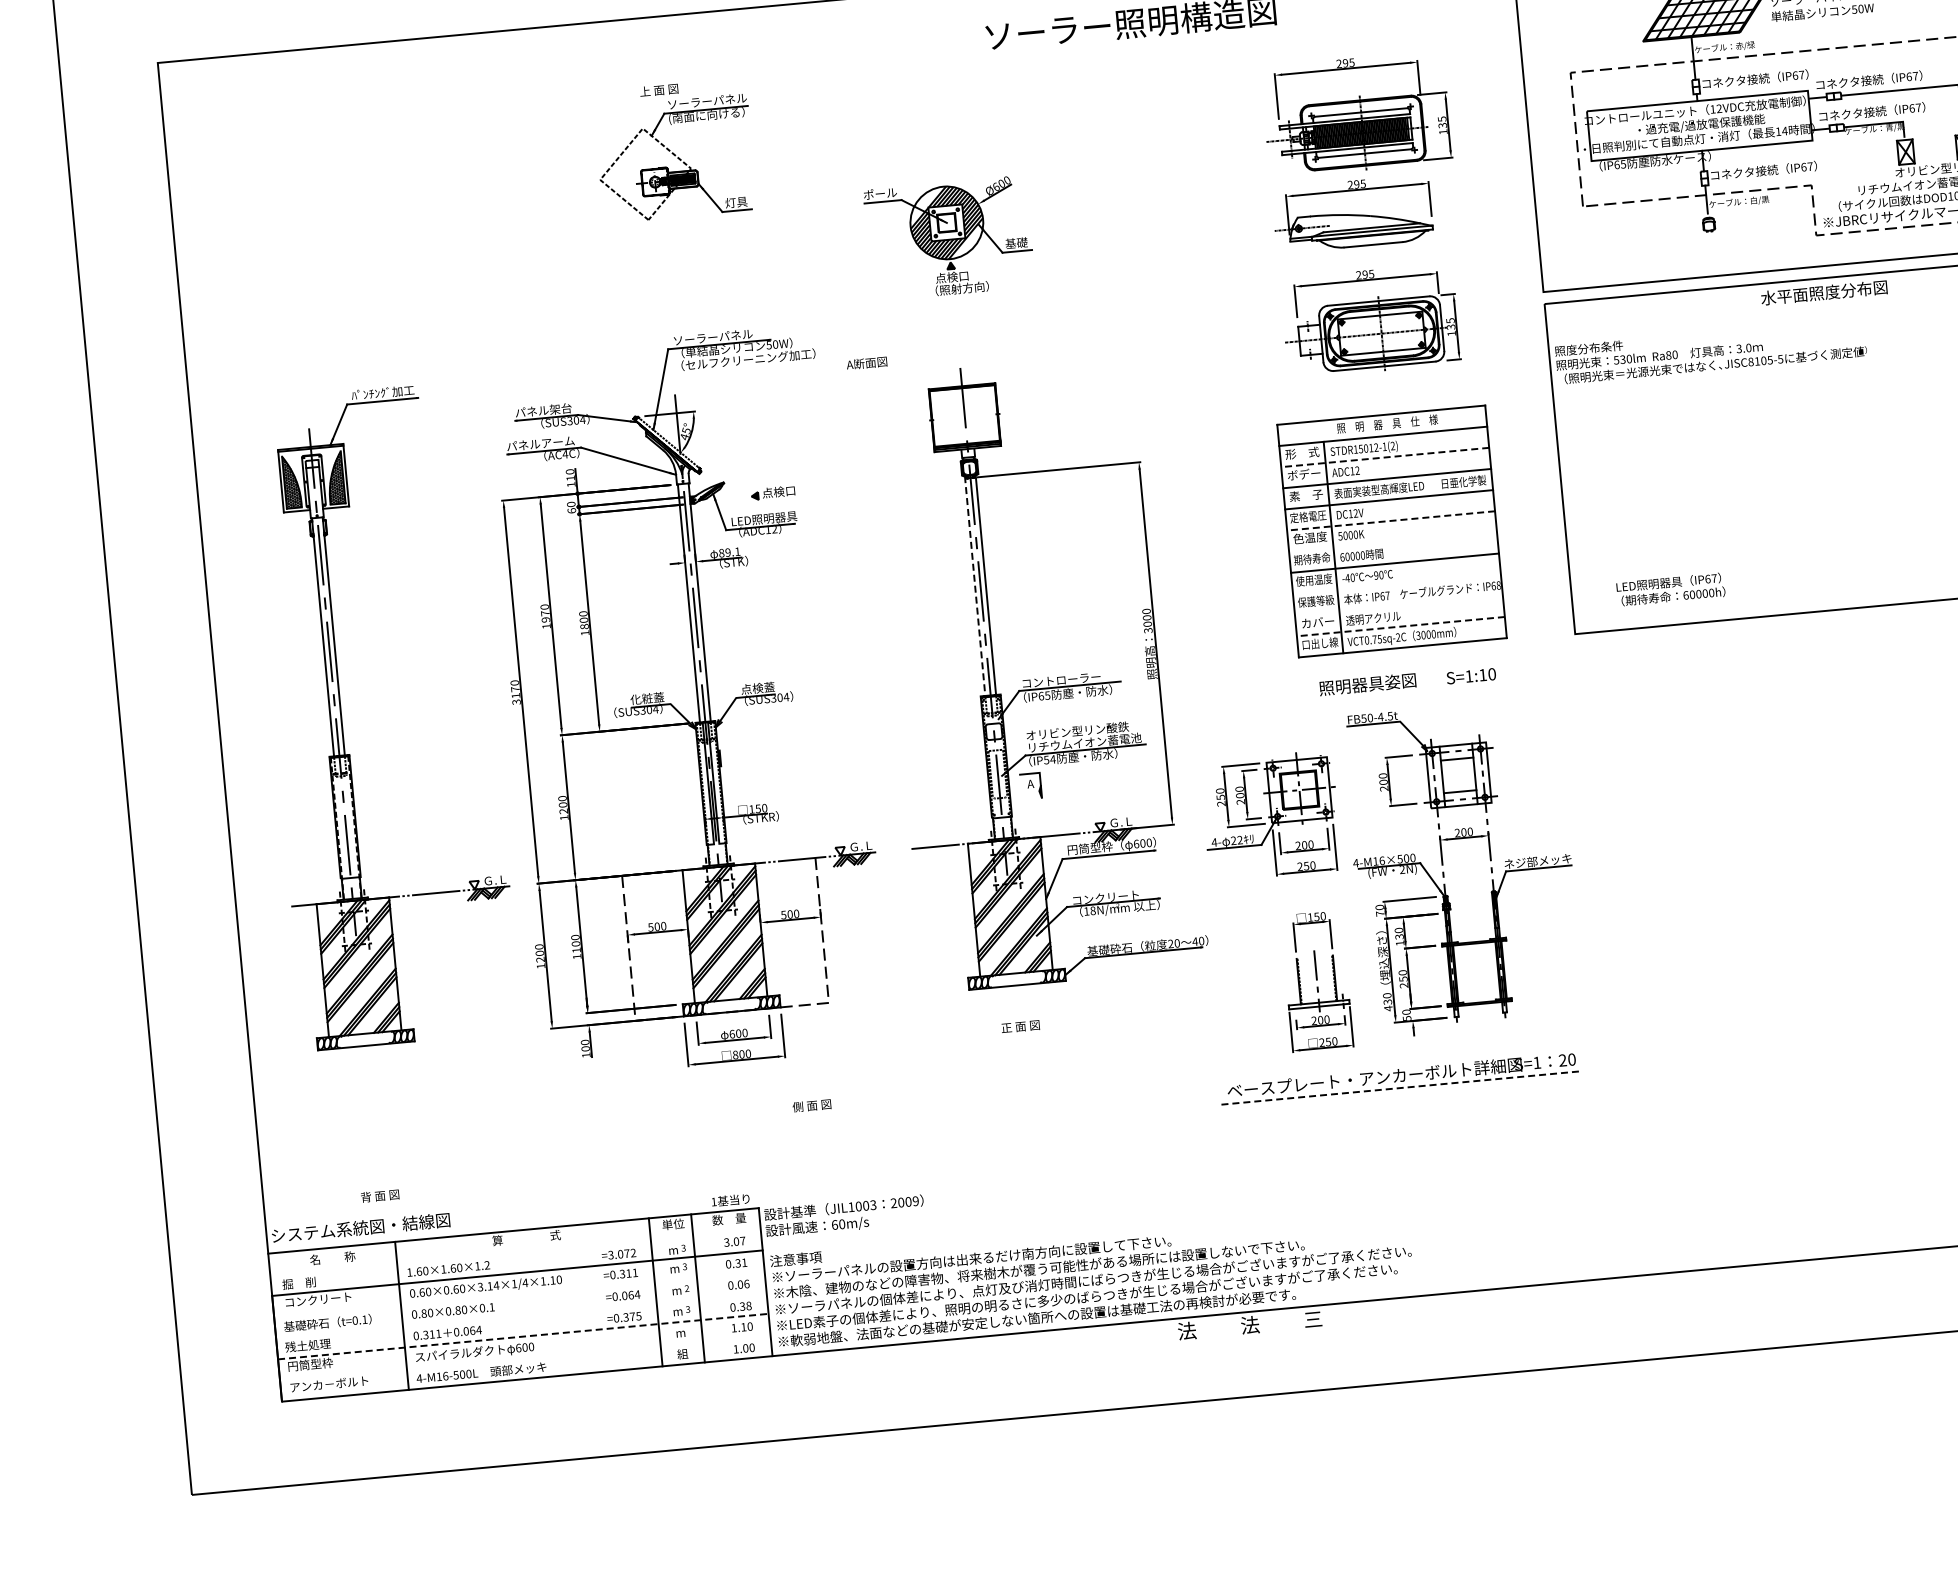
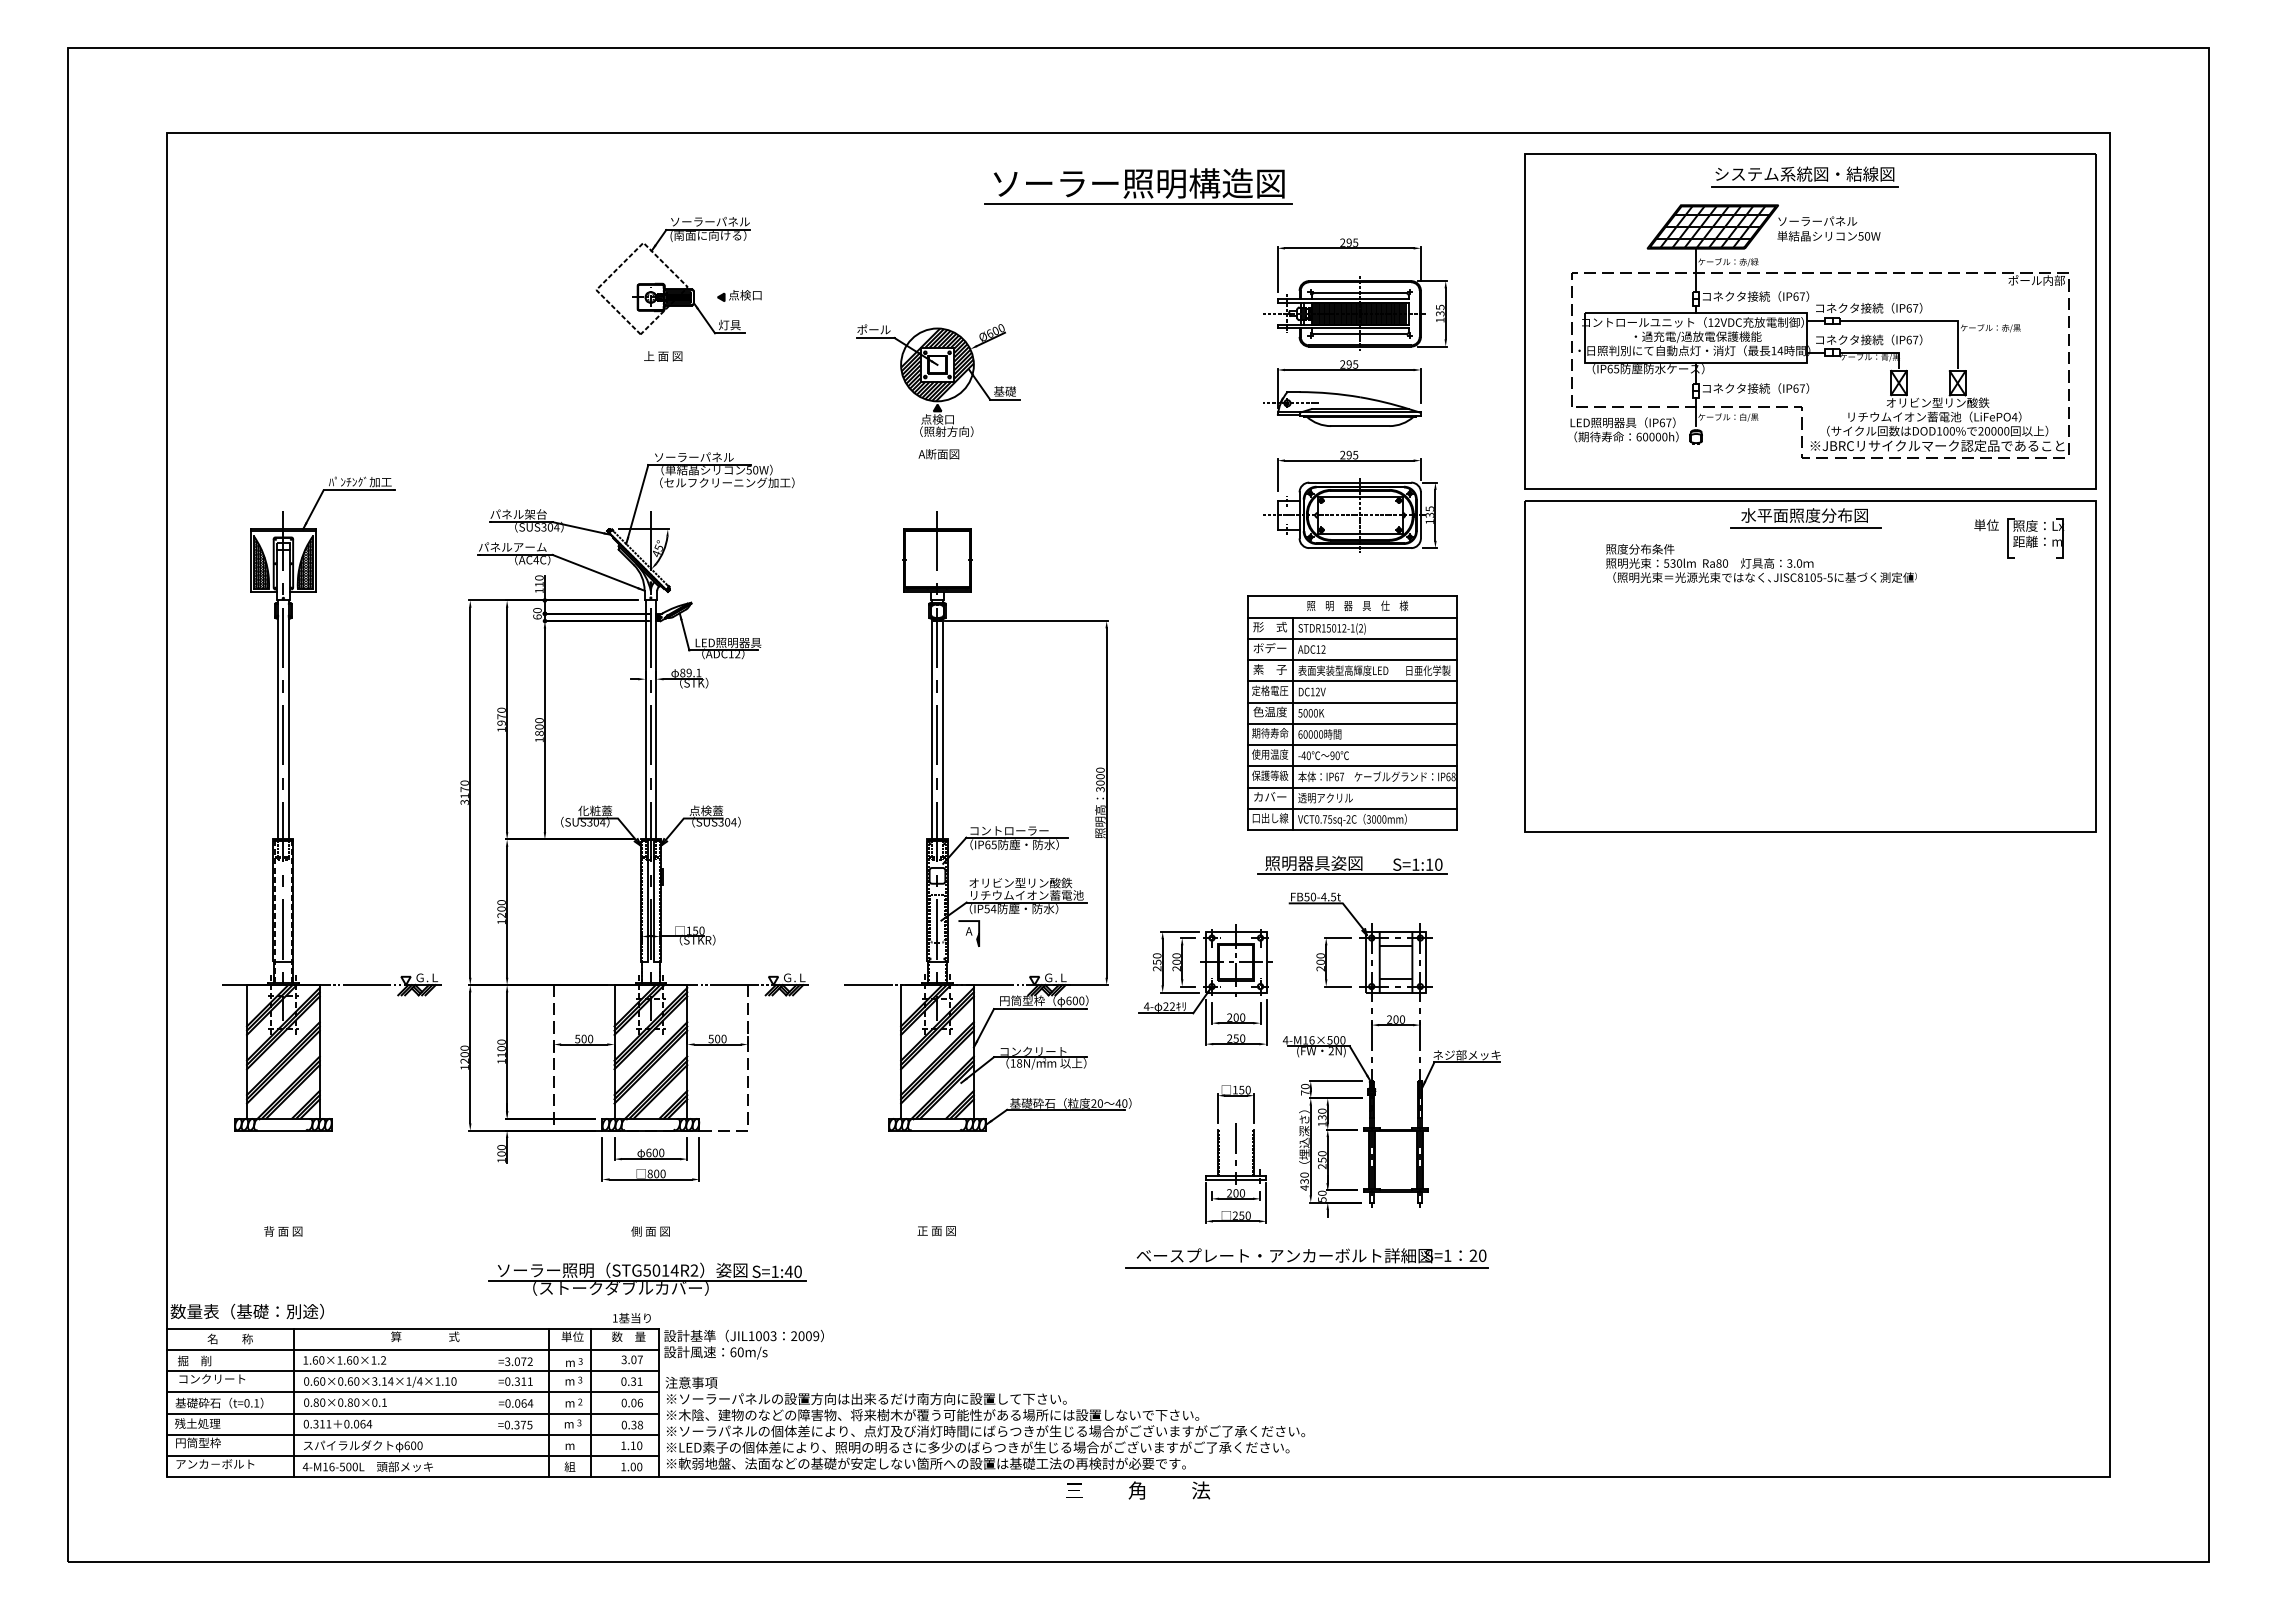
line: (1132, 43) -> (1138, 203), added
text: (659, 90) -> (663, 356), moved
line: (1826, 304) -> (1805, 527), added
text: (1711, 351) -> (1761, 563), moved
text: (866, 363) -> (938, 454), moved
line: (1384, 457) -> (1351, 638), dashed -> solid
part: (773, 492) -> (739, 295), moved
line: (1390, 520) -> (1351, 702), dashed -> solid
line: (1392, 541) -> (1351, 723), added
line: (1396, 584) -> (1351, 766), added
line: (975, 586) -> (932, 729), dashed -> solid
text: (1670, 589) -> (1624, 429), moved
line: (1398, 605) -> (1351, 787), added
line: (1400, 626) -> (1351, 808), dashed -> solid
line: (1406, 691) -> (1351, 873), added
text: (1020, 1027) -> (936, 1231), moved
line: (1397, 1088) -> (1306, 1268), dashed -> solid
text: (811, 1105) -> (650, 1231), moved
part: (742, 1159) -> (647, 1278), added
text: (380, 1195) -> (283, 1231), moved
text: (360, 1227) -> (260, 1311), システム系統図・結線図 -> 数量表（基礎：別途）
line: (515, 1251) -> (412, 1349), added
line: (519, 1294) -> (412, 1392), added
line: (520, 1315) -> (412, 1413), added
text: (1313, 1319) -> (1201, 1490), 三 -> 法
text: (1249, 1325) -> (1137, 1490), 法 -> 角
text: (1187, 1331) -> (1074, 1490), 法 -> 三
line: (523, 1336) -> (413, 1434), dashed -> solid
line: (524, 1357) -> (412, 1455), added

